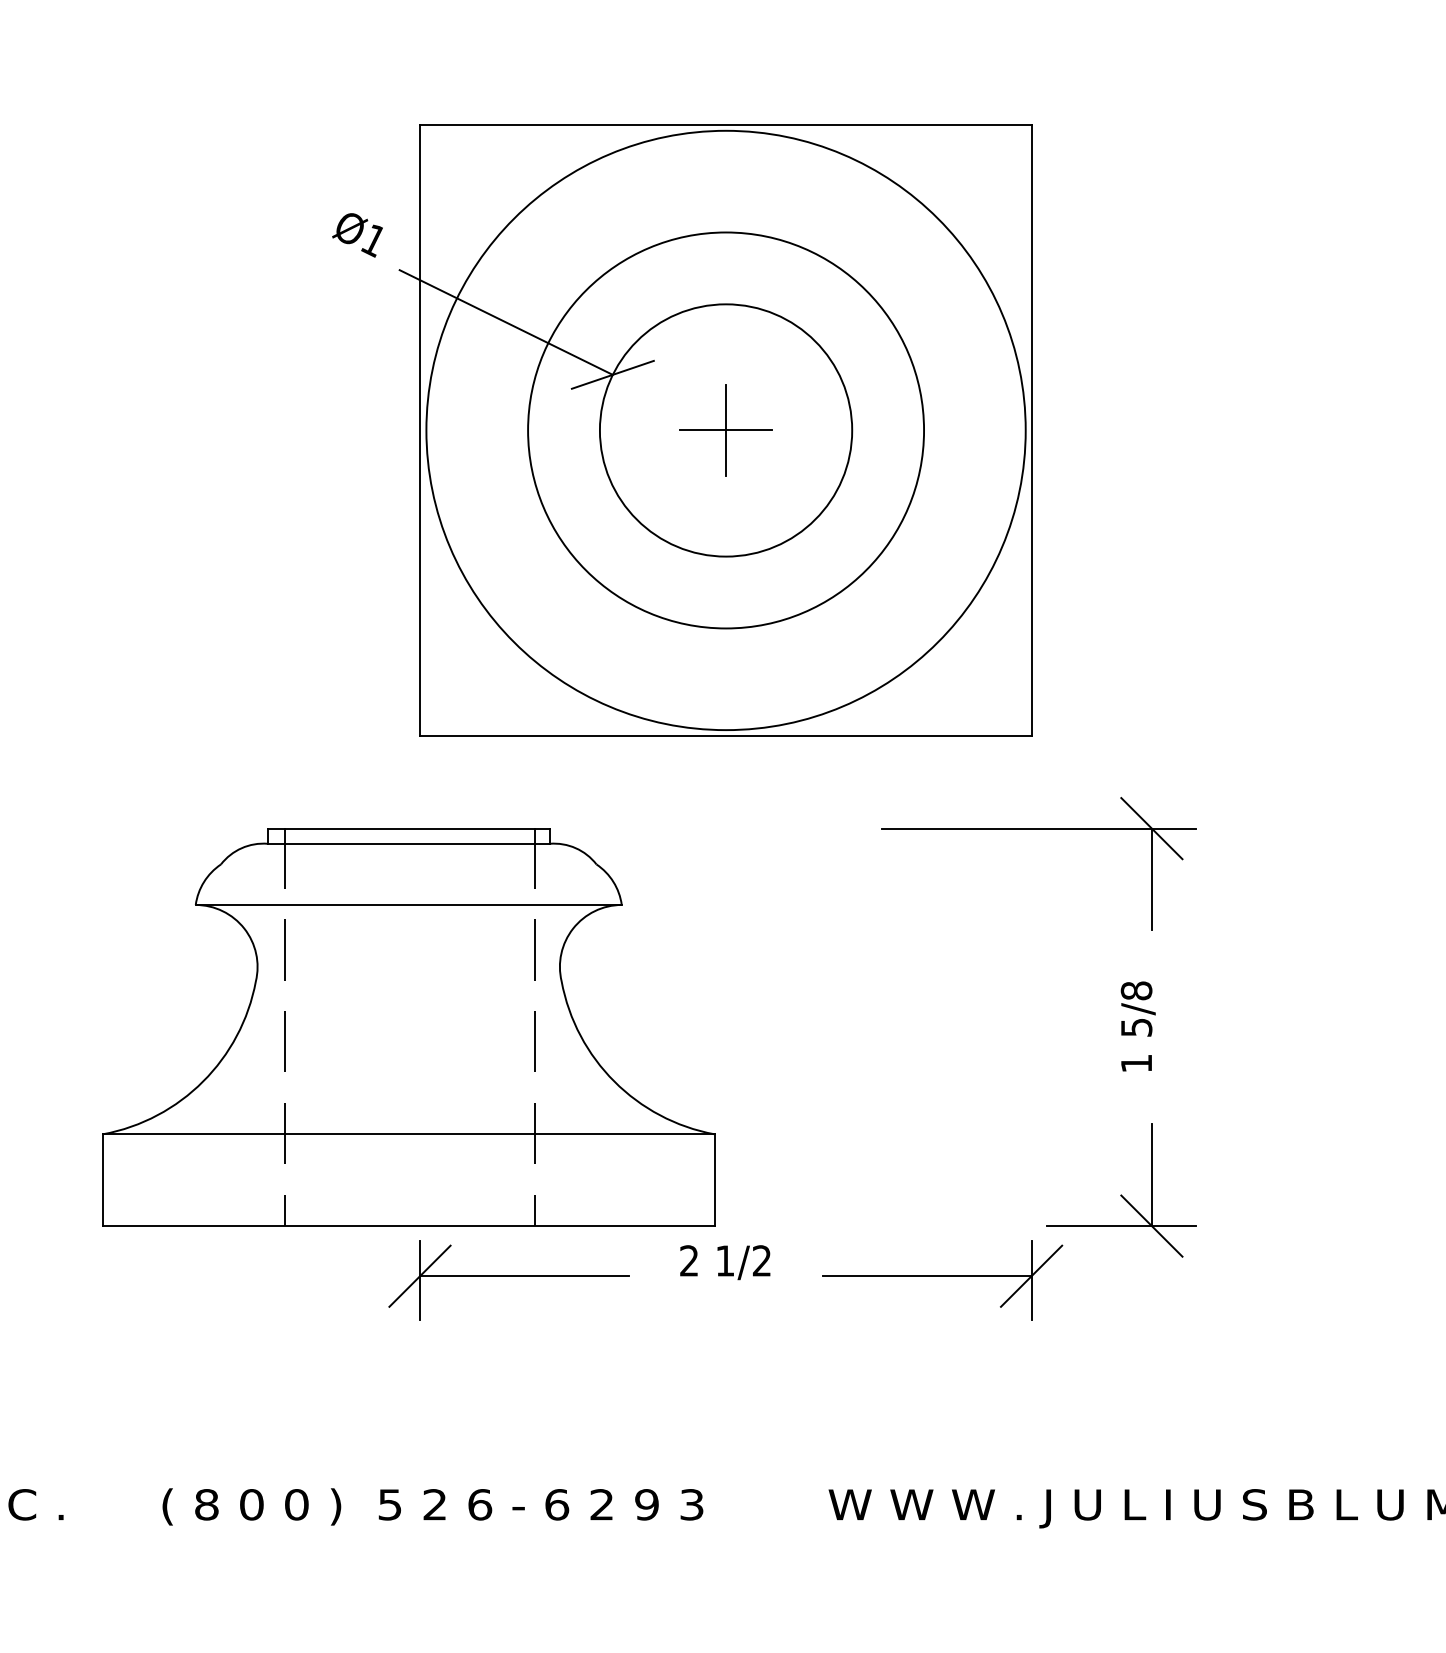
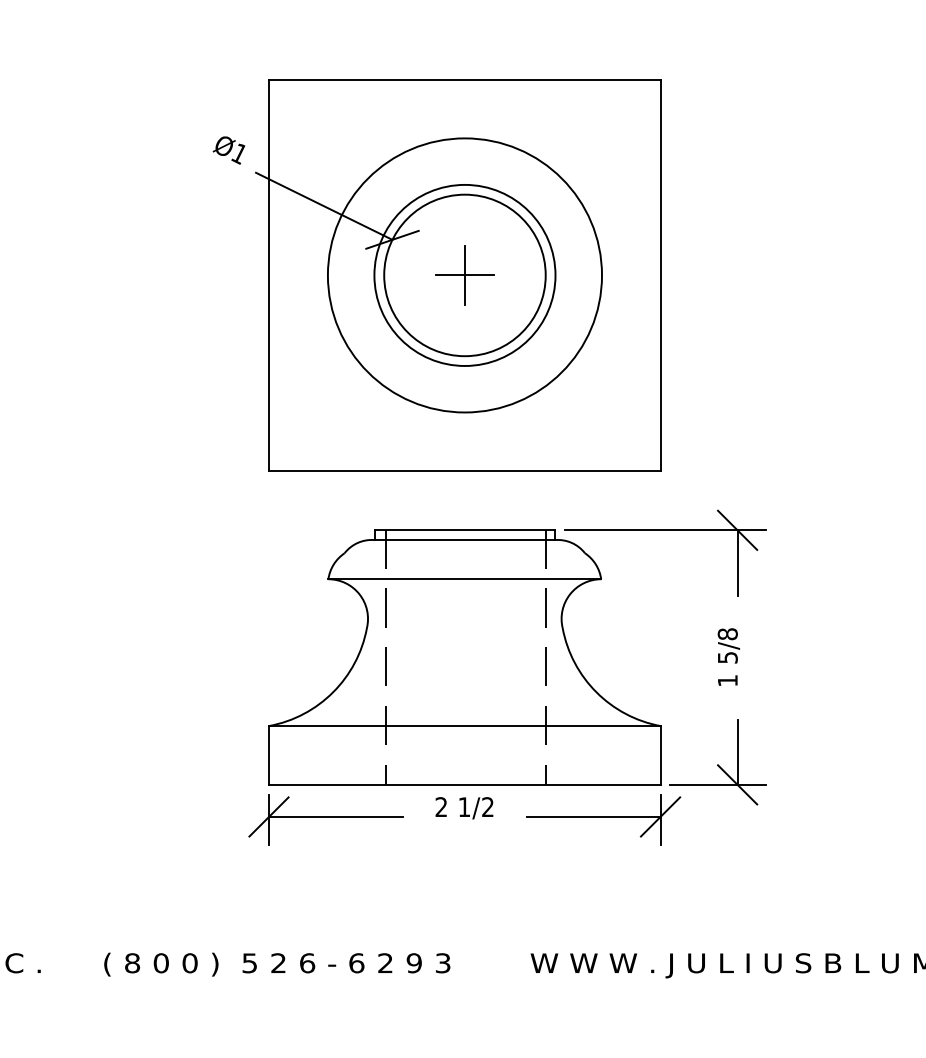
circle: (725, 428) -> (464, 274), size x0.71
circle: (725, 430) -> (464, 275), size x0.71
part: (408, 1027) -> (464, 657), moved

